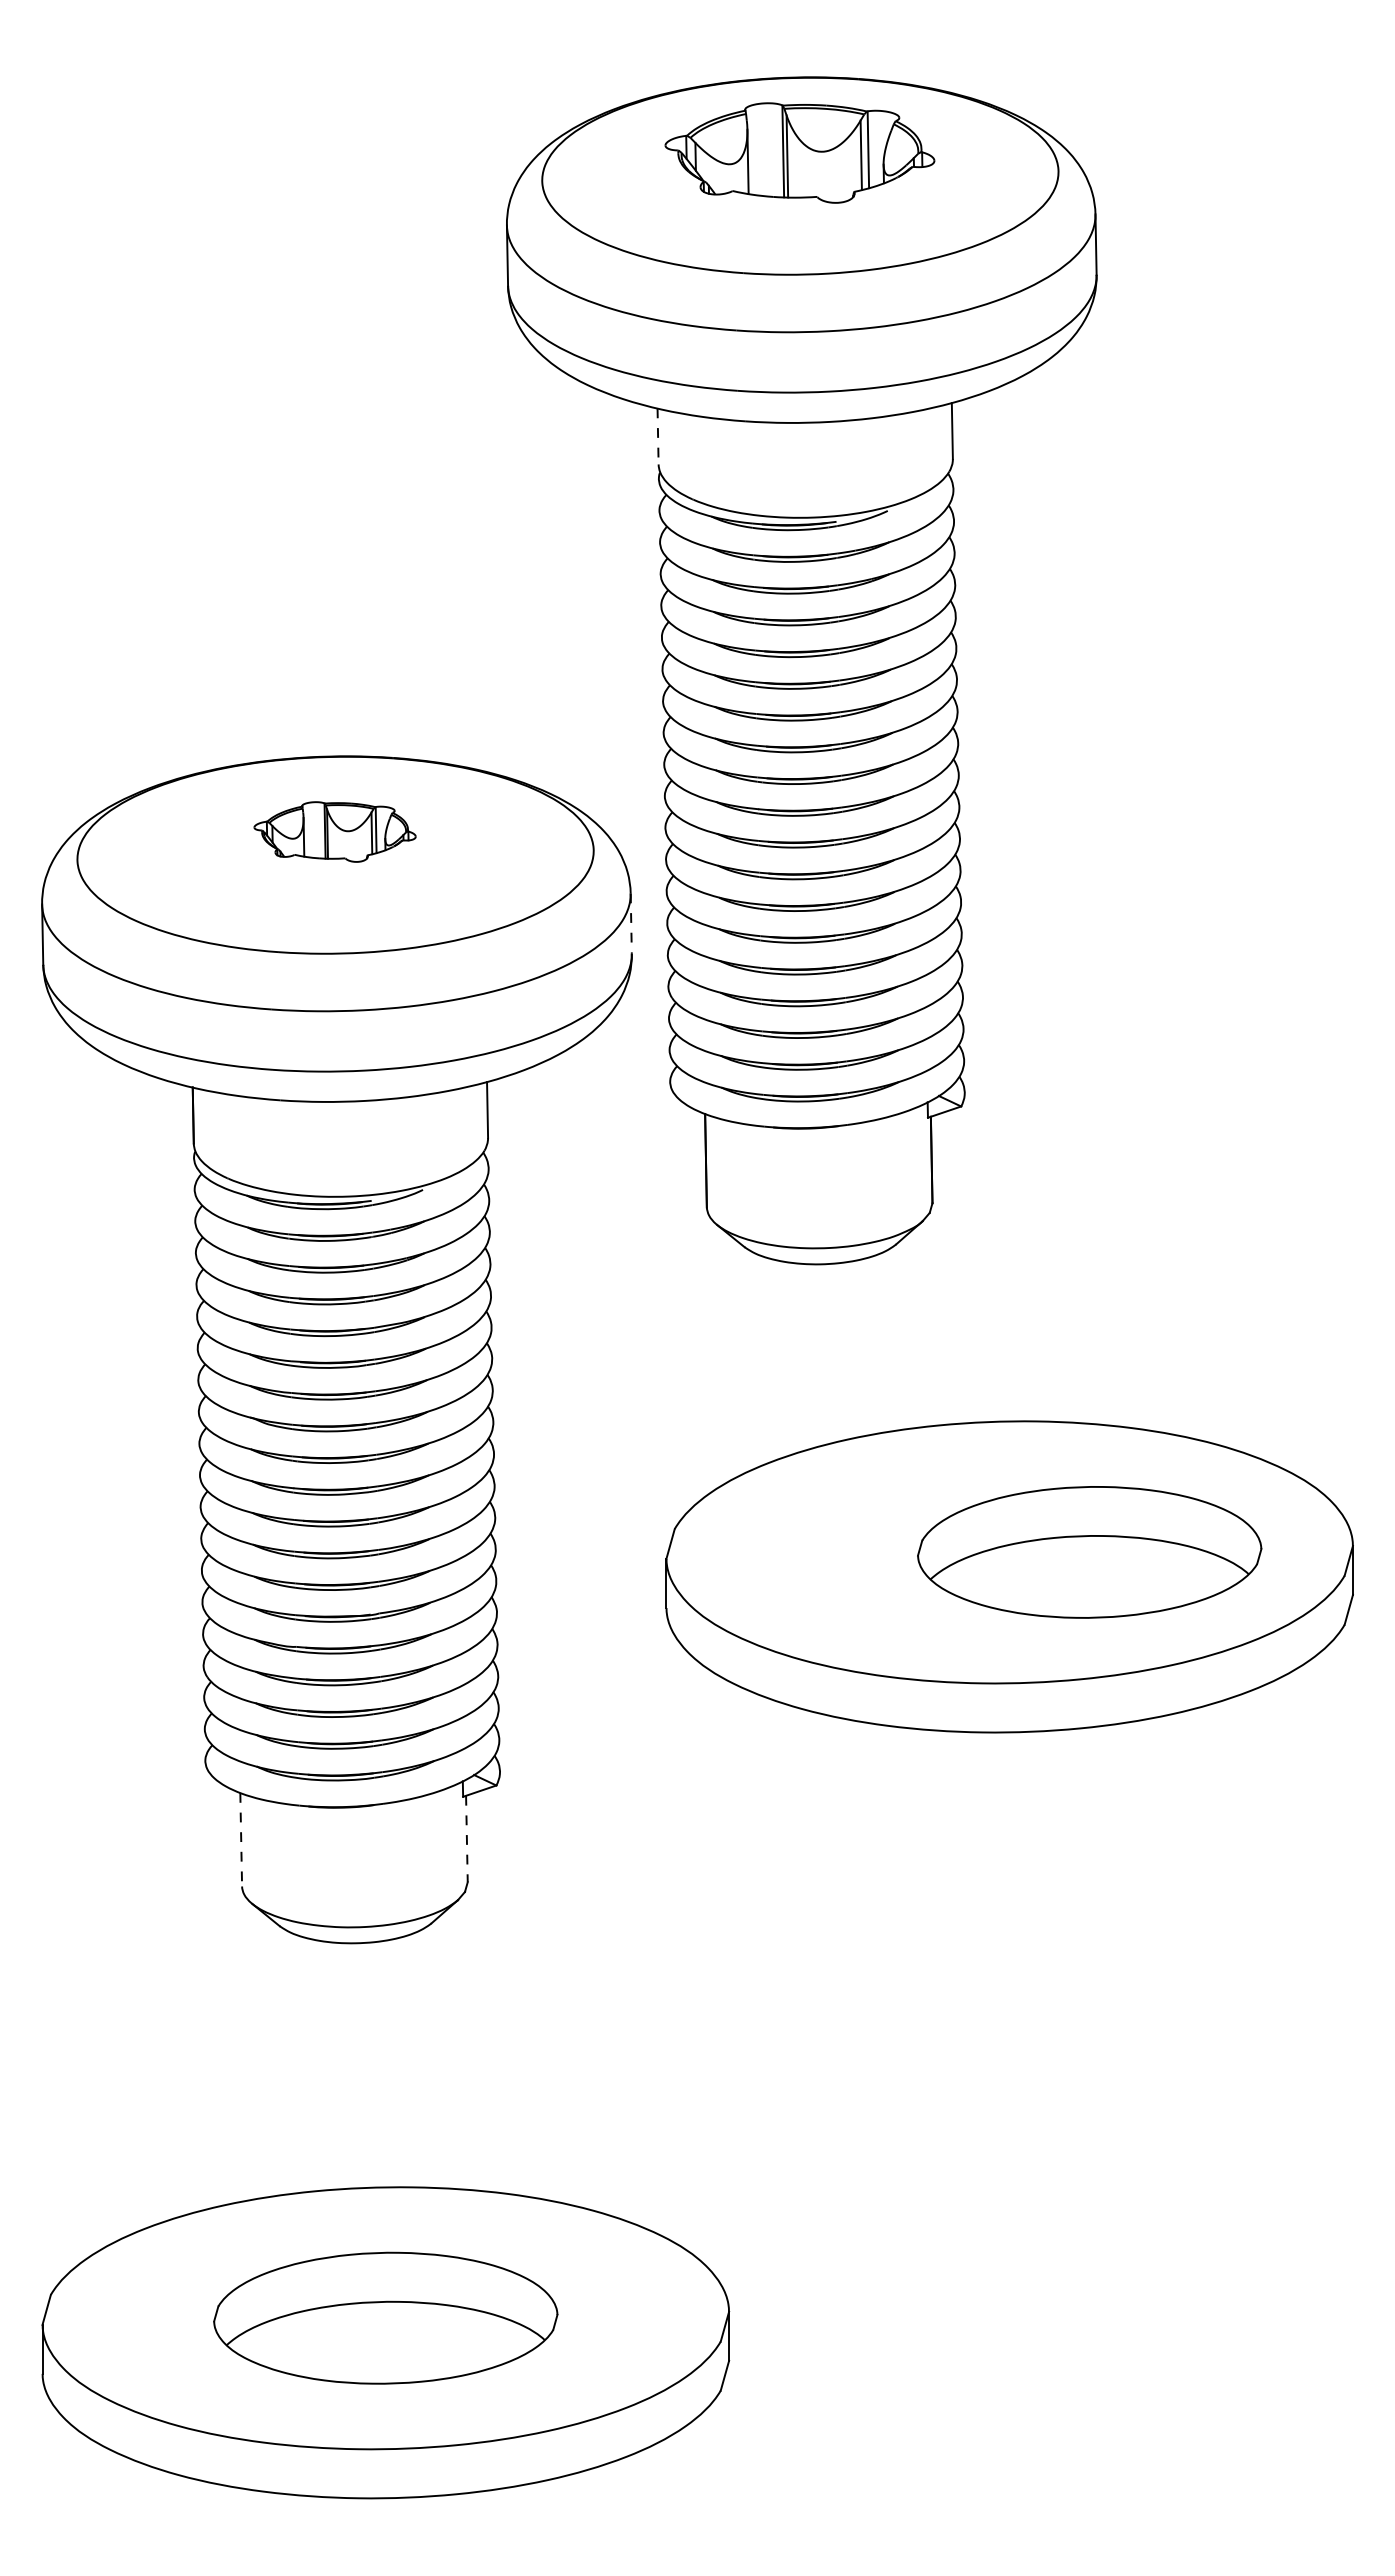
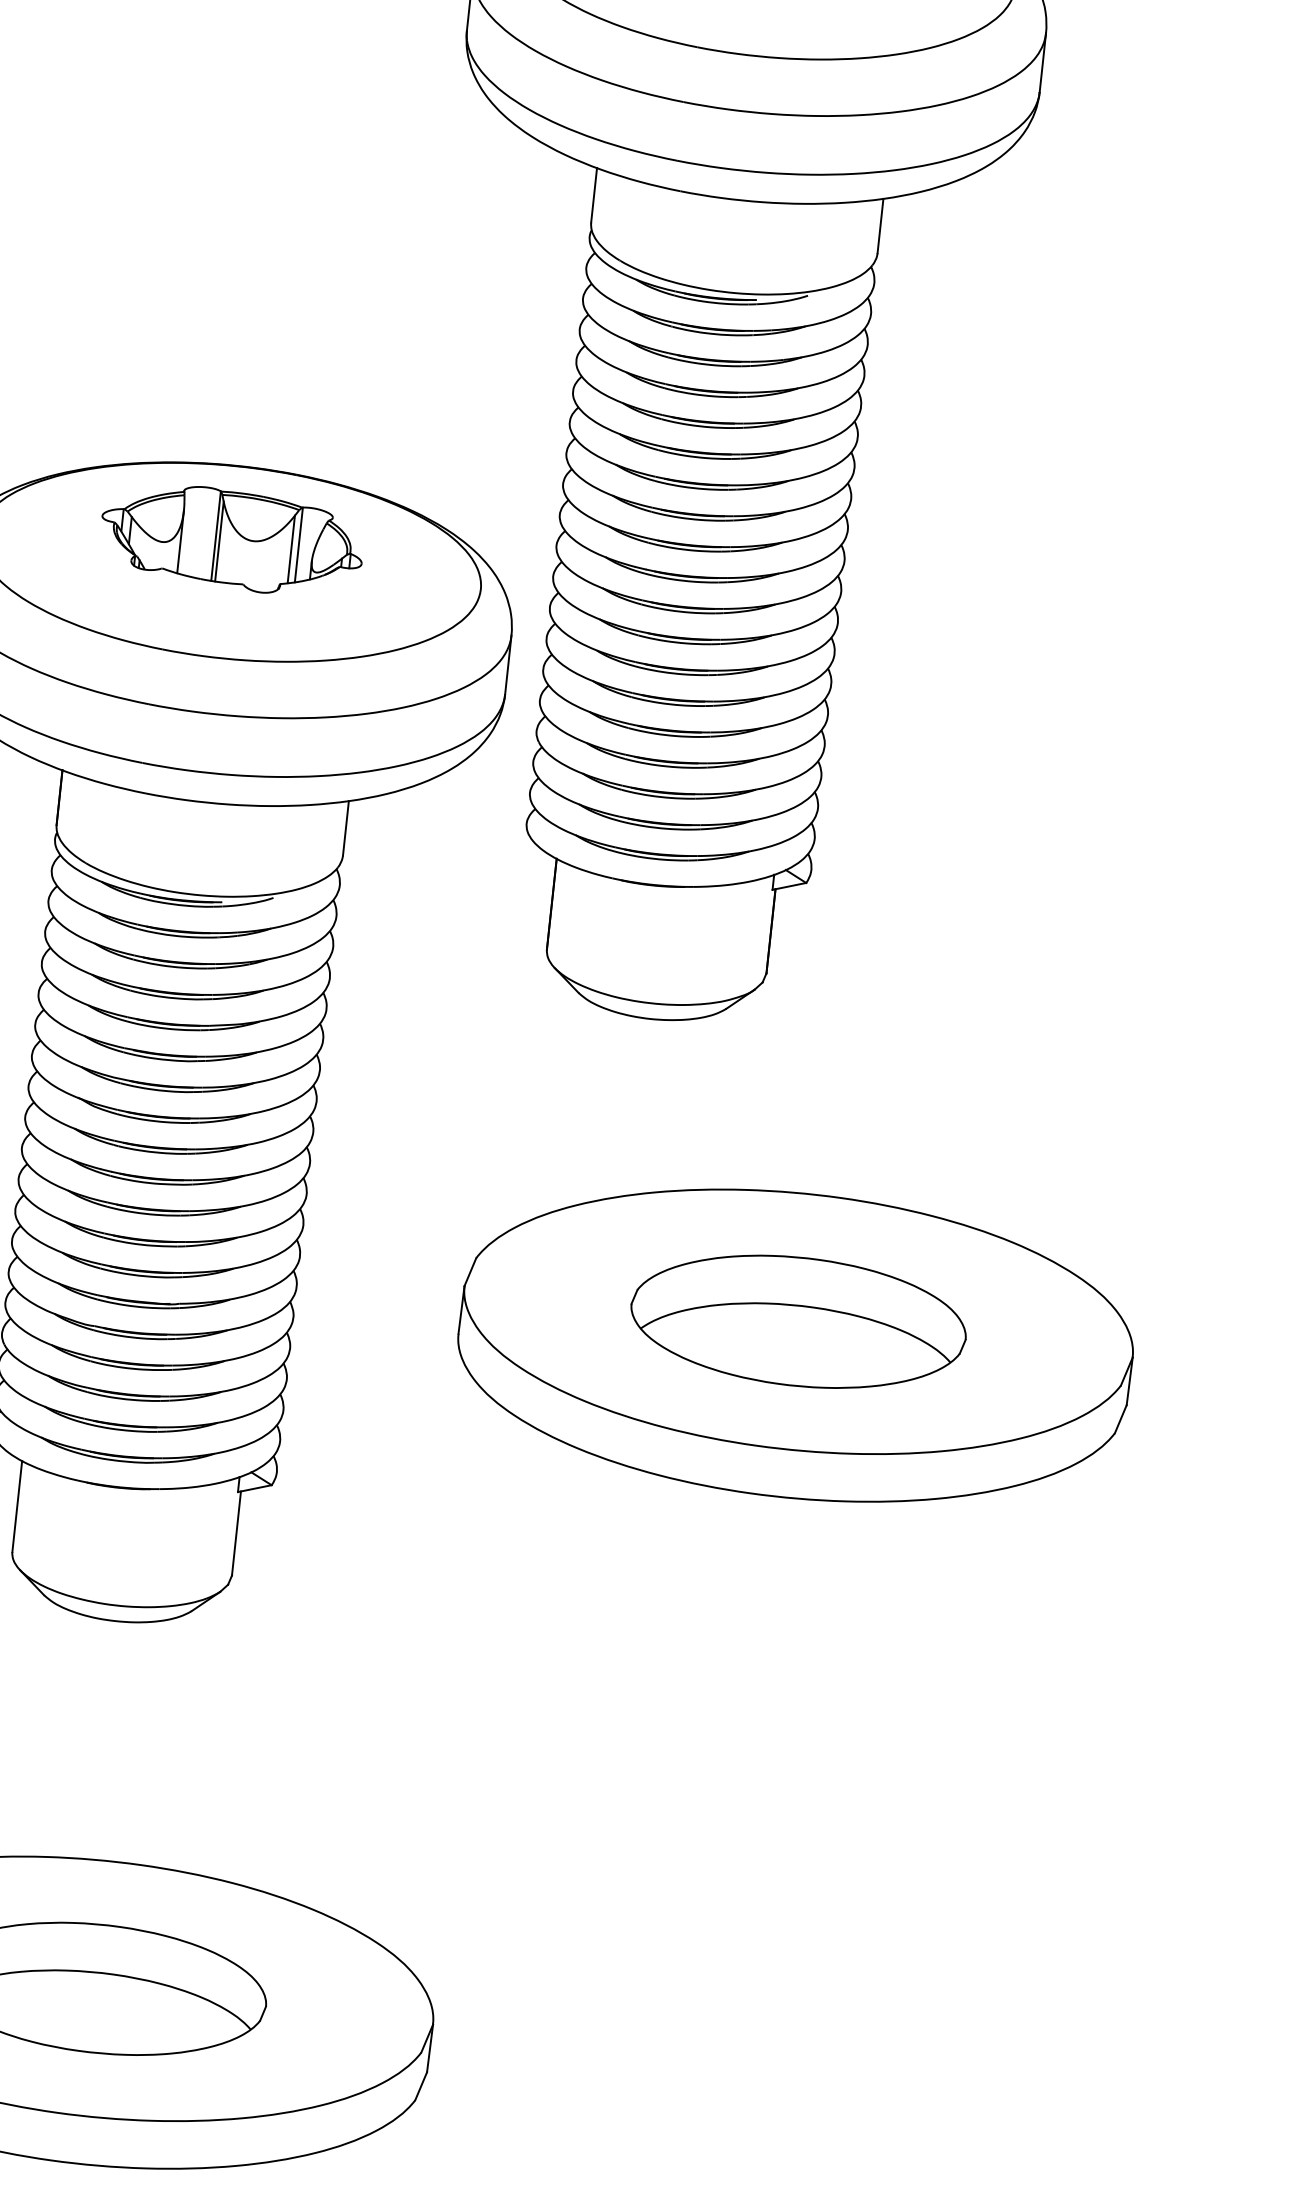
line: (658, 436) -> (594, 195), dashed -> solid
part: (334, 831) -> (231, 539), size x1.67
line: (631, 924) -> (508, 665), dashed -> solid
part: (1089, 1552) -> (798, 1321), moved
line: (241, 1839) -> (17, 1506), dashed -> solid
line: (466, 1839) -> (236, 1533), dashed -> solid

